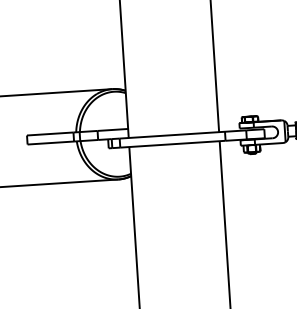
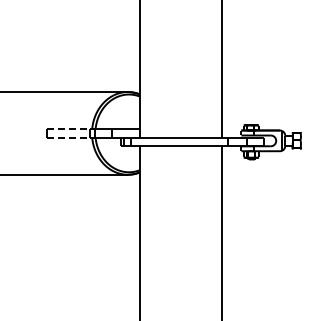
line: (50, 134) -> (68, 129), solid -> dashed
line: (50, 142) -> (68, 137), solid -> dashed

